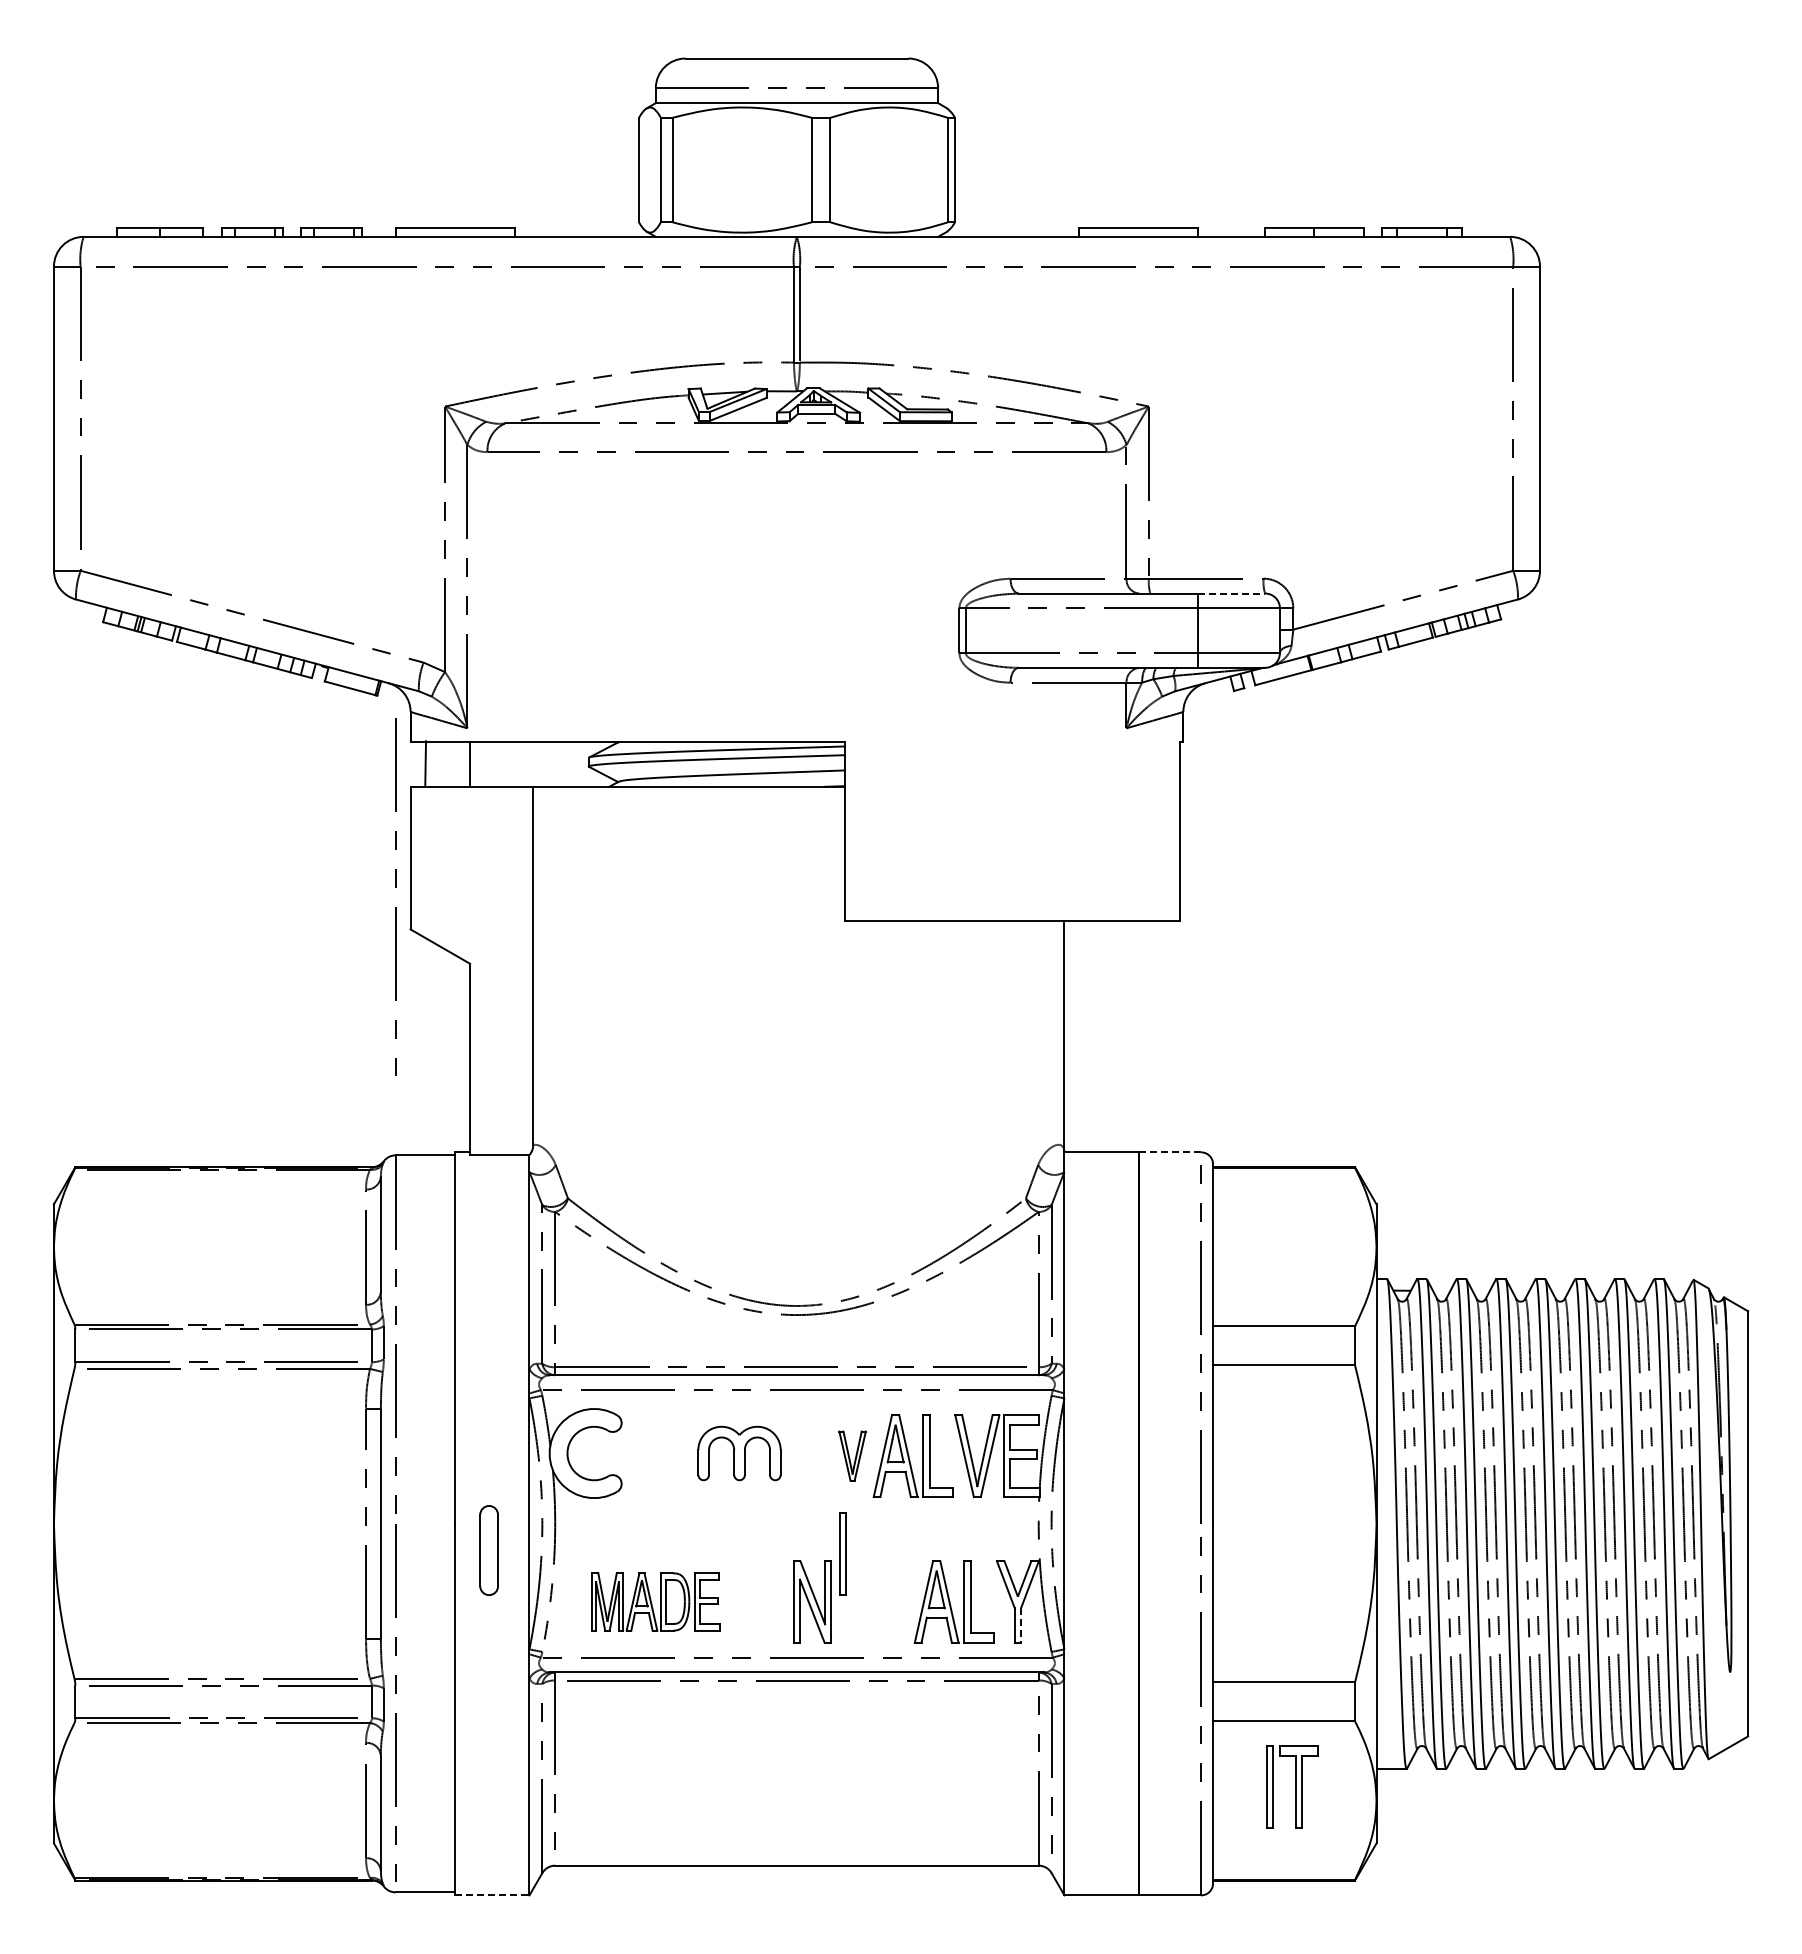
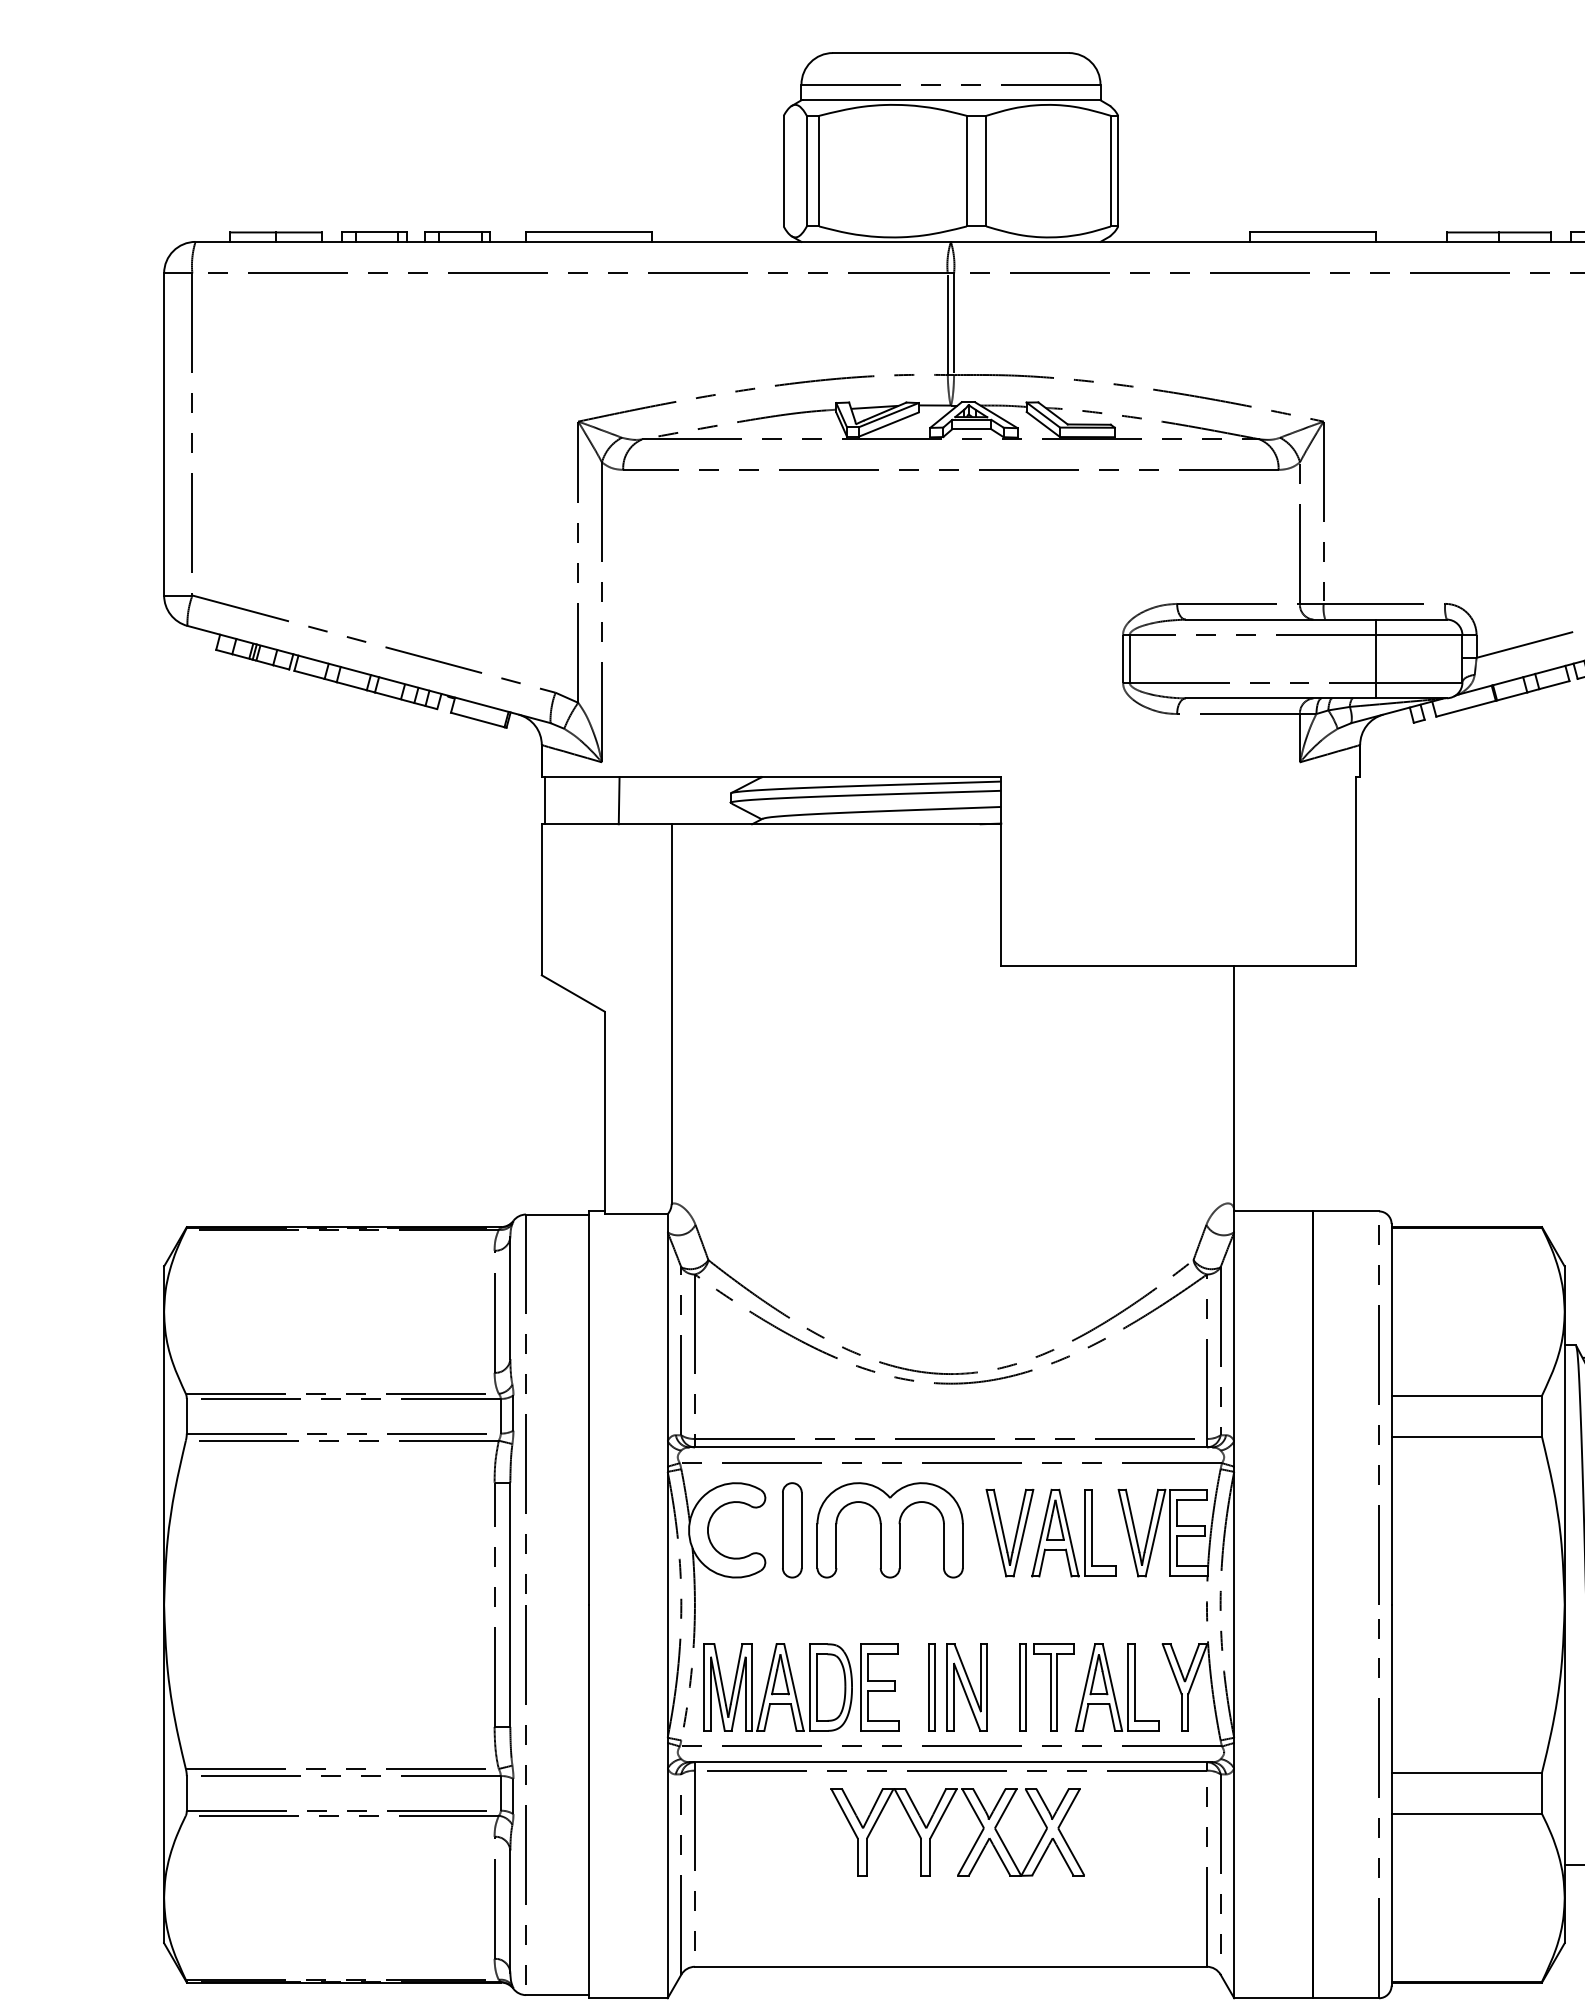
line: (1232, 593) -> (1412, 619), dashed -> solid
line: (425, 763) -> (619, 800), moved
line: (469, 764) -> (544, 800), moved
line: (395, 887) -> (525, 930), removed
line: (1169, 1152) -> (1345, 1211), dashed -> solid
part: (739, 1453) -> (890, 1530), size x1.67
part: (852, 1455) -> (1009, 1532), size x1.67
part: (488, 1550) -> (791, 1530), moved
part: (842, 1553) -> (931, 1687), moved
part: (655, 1601) -> (801, 1687), size x1.43
line: (1021, 1626) -> (1188, 1713), dashed -> solid
part: (820, 1746) -> (975, 1840), added
part: (1292, 1786) -> (1046, 1687), moved
line: (492, 1895) -> (628, 1998), dashed -> solid

